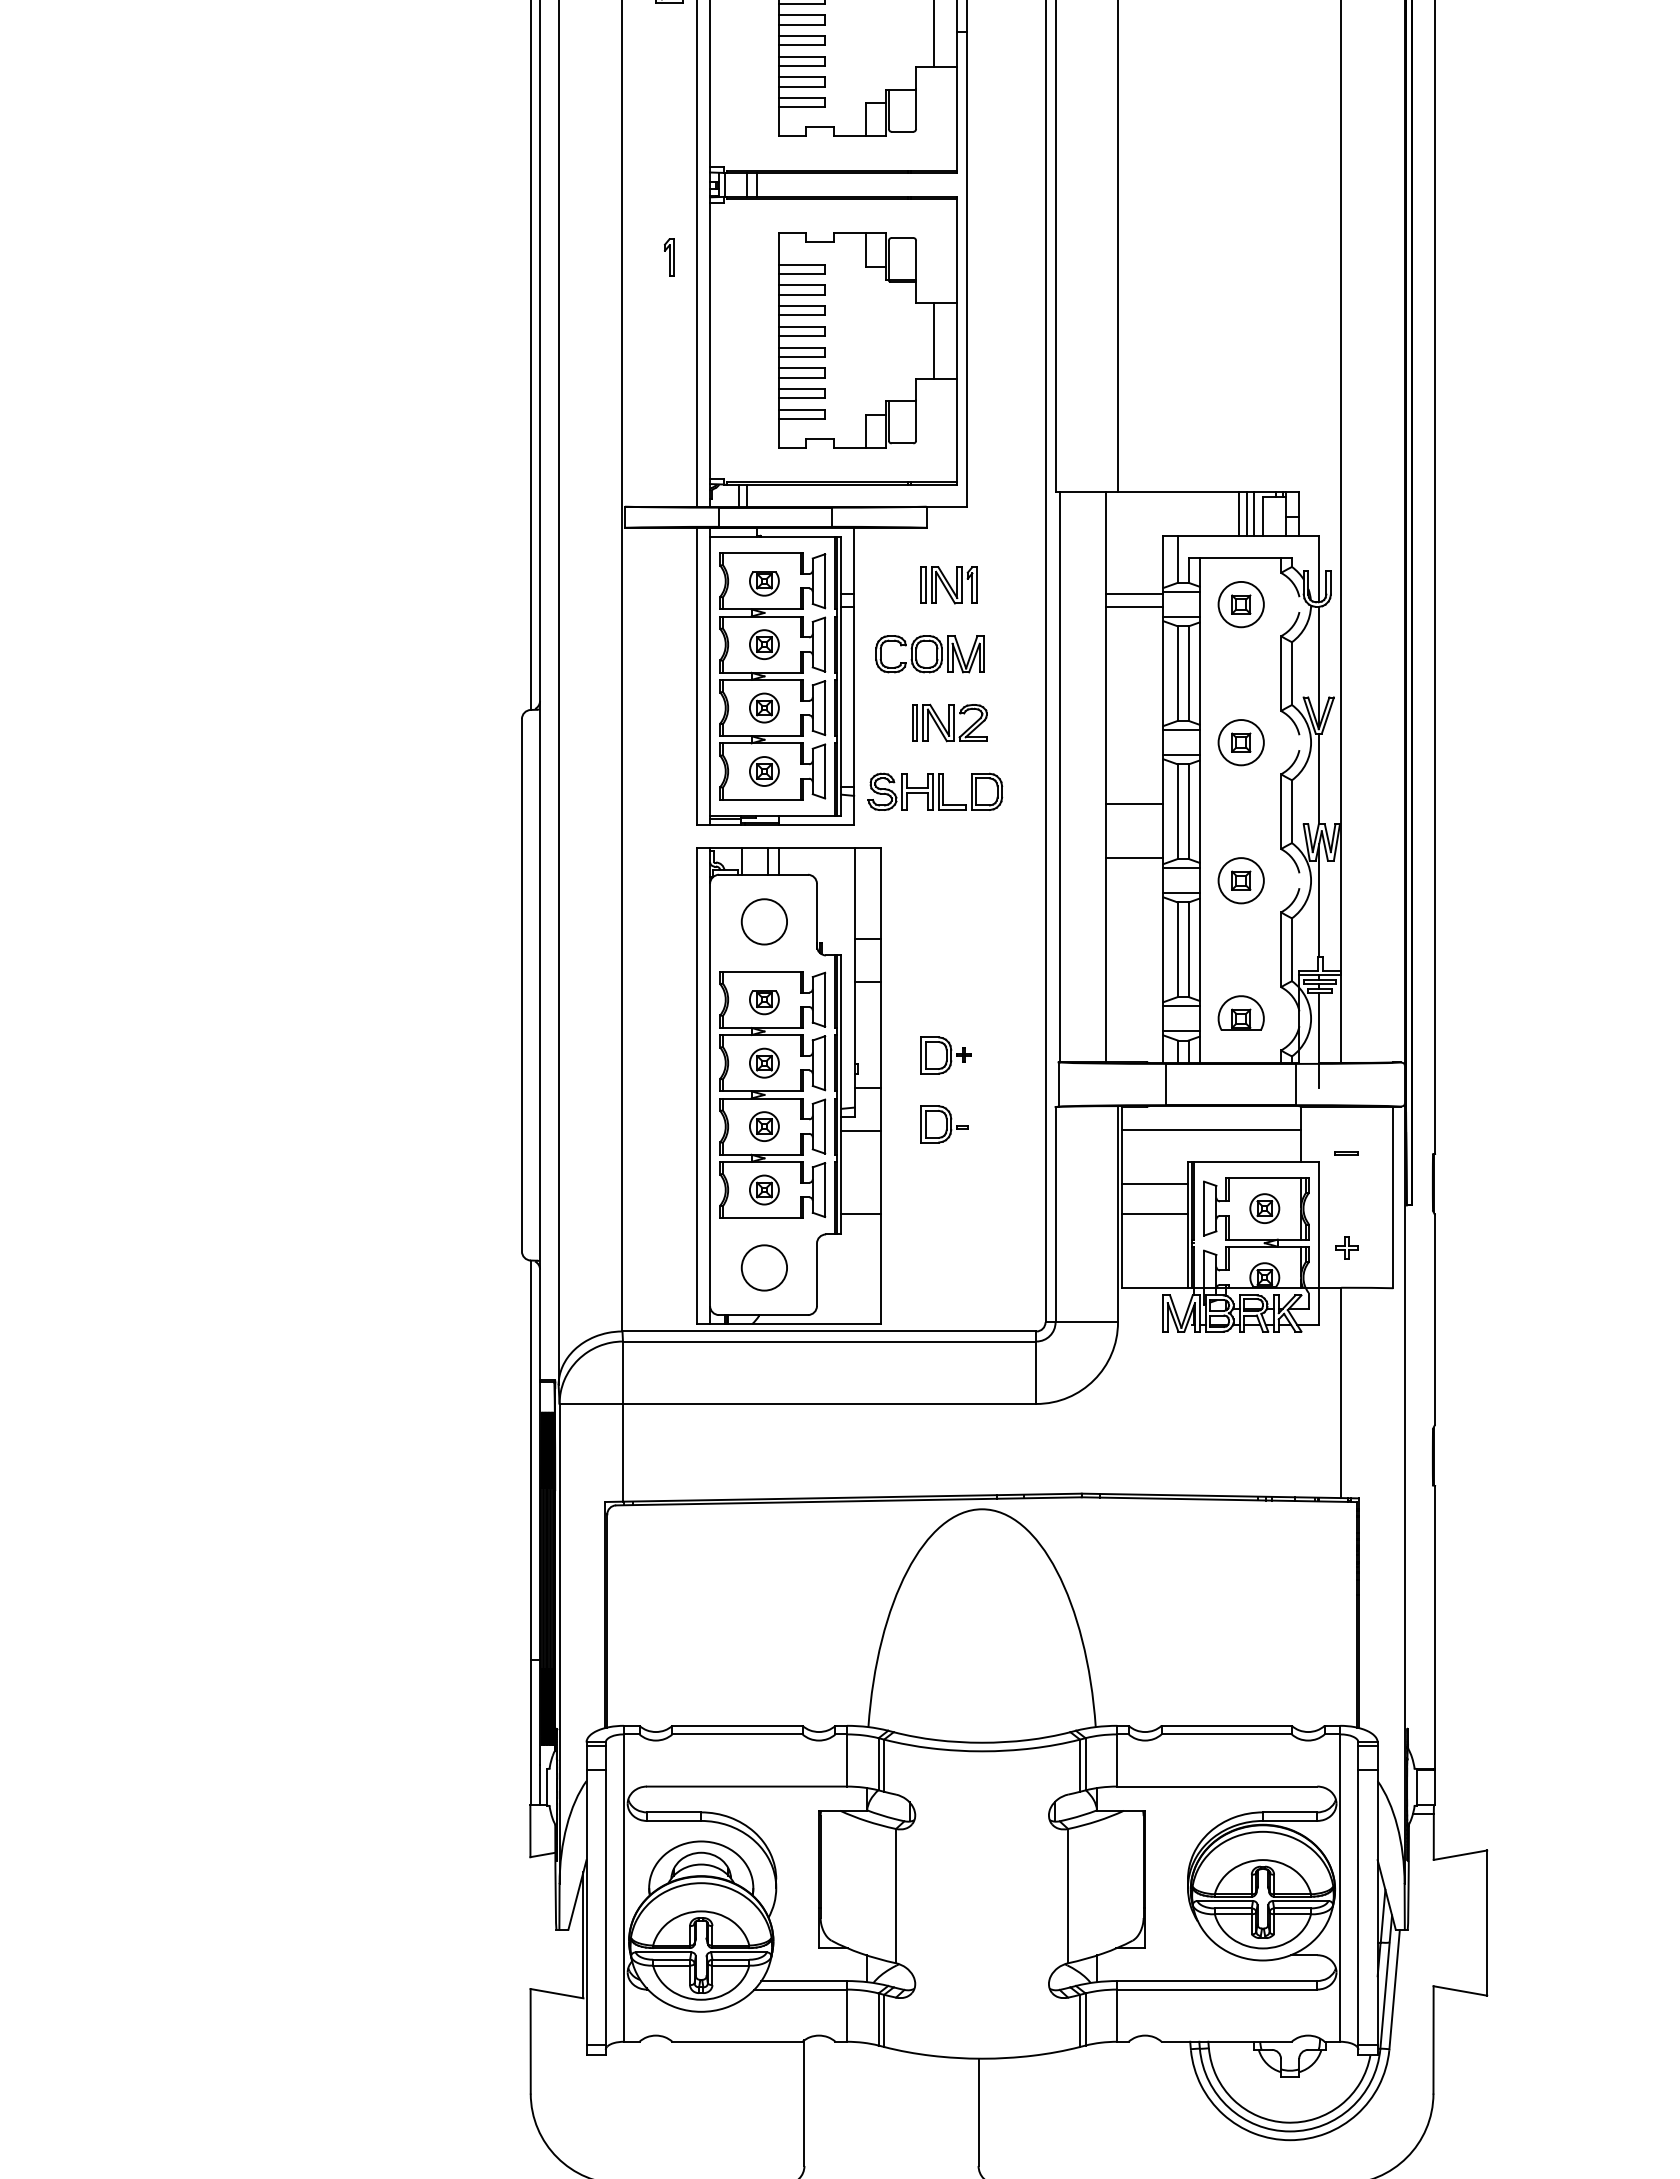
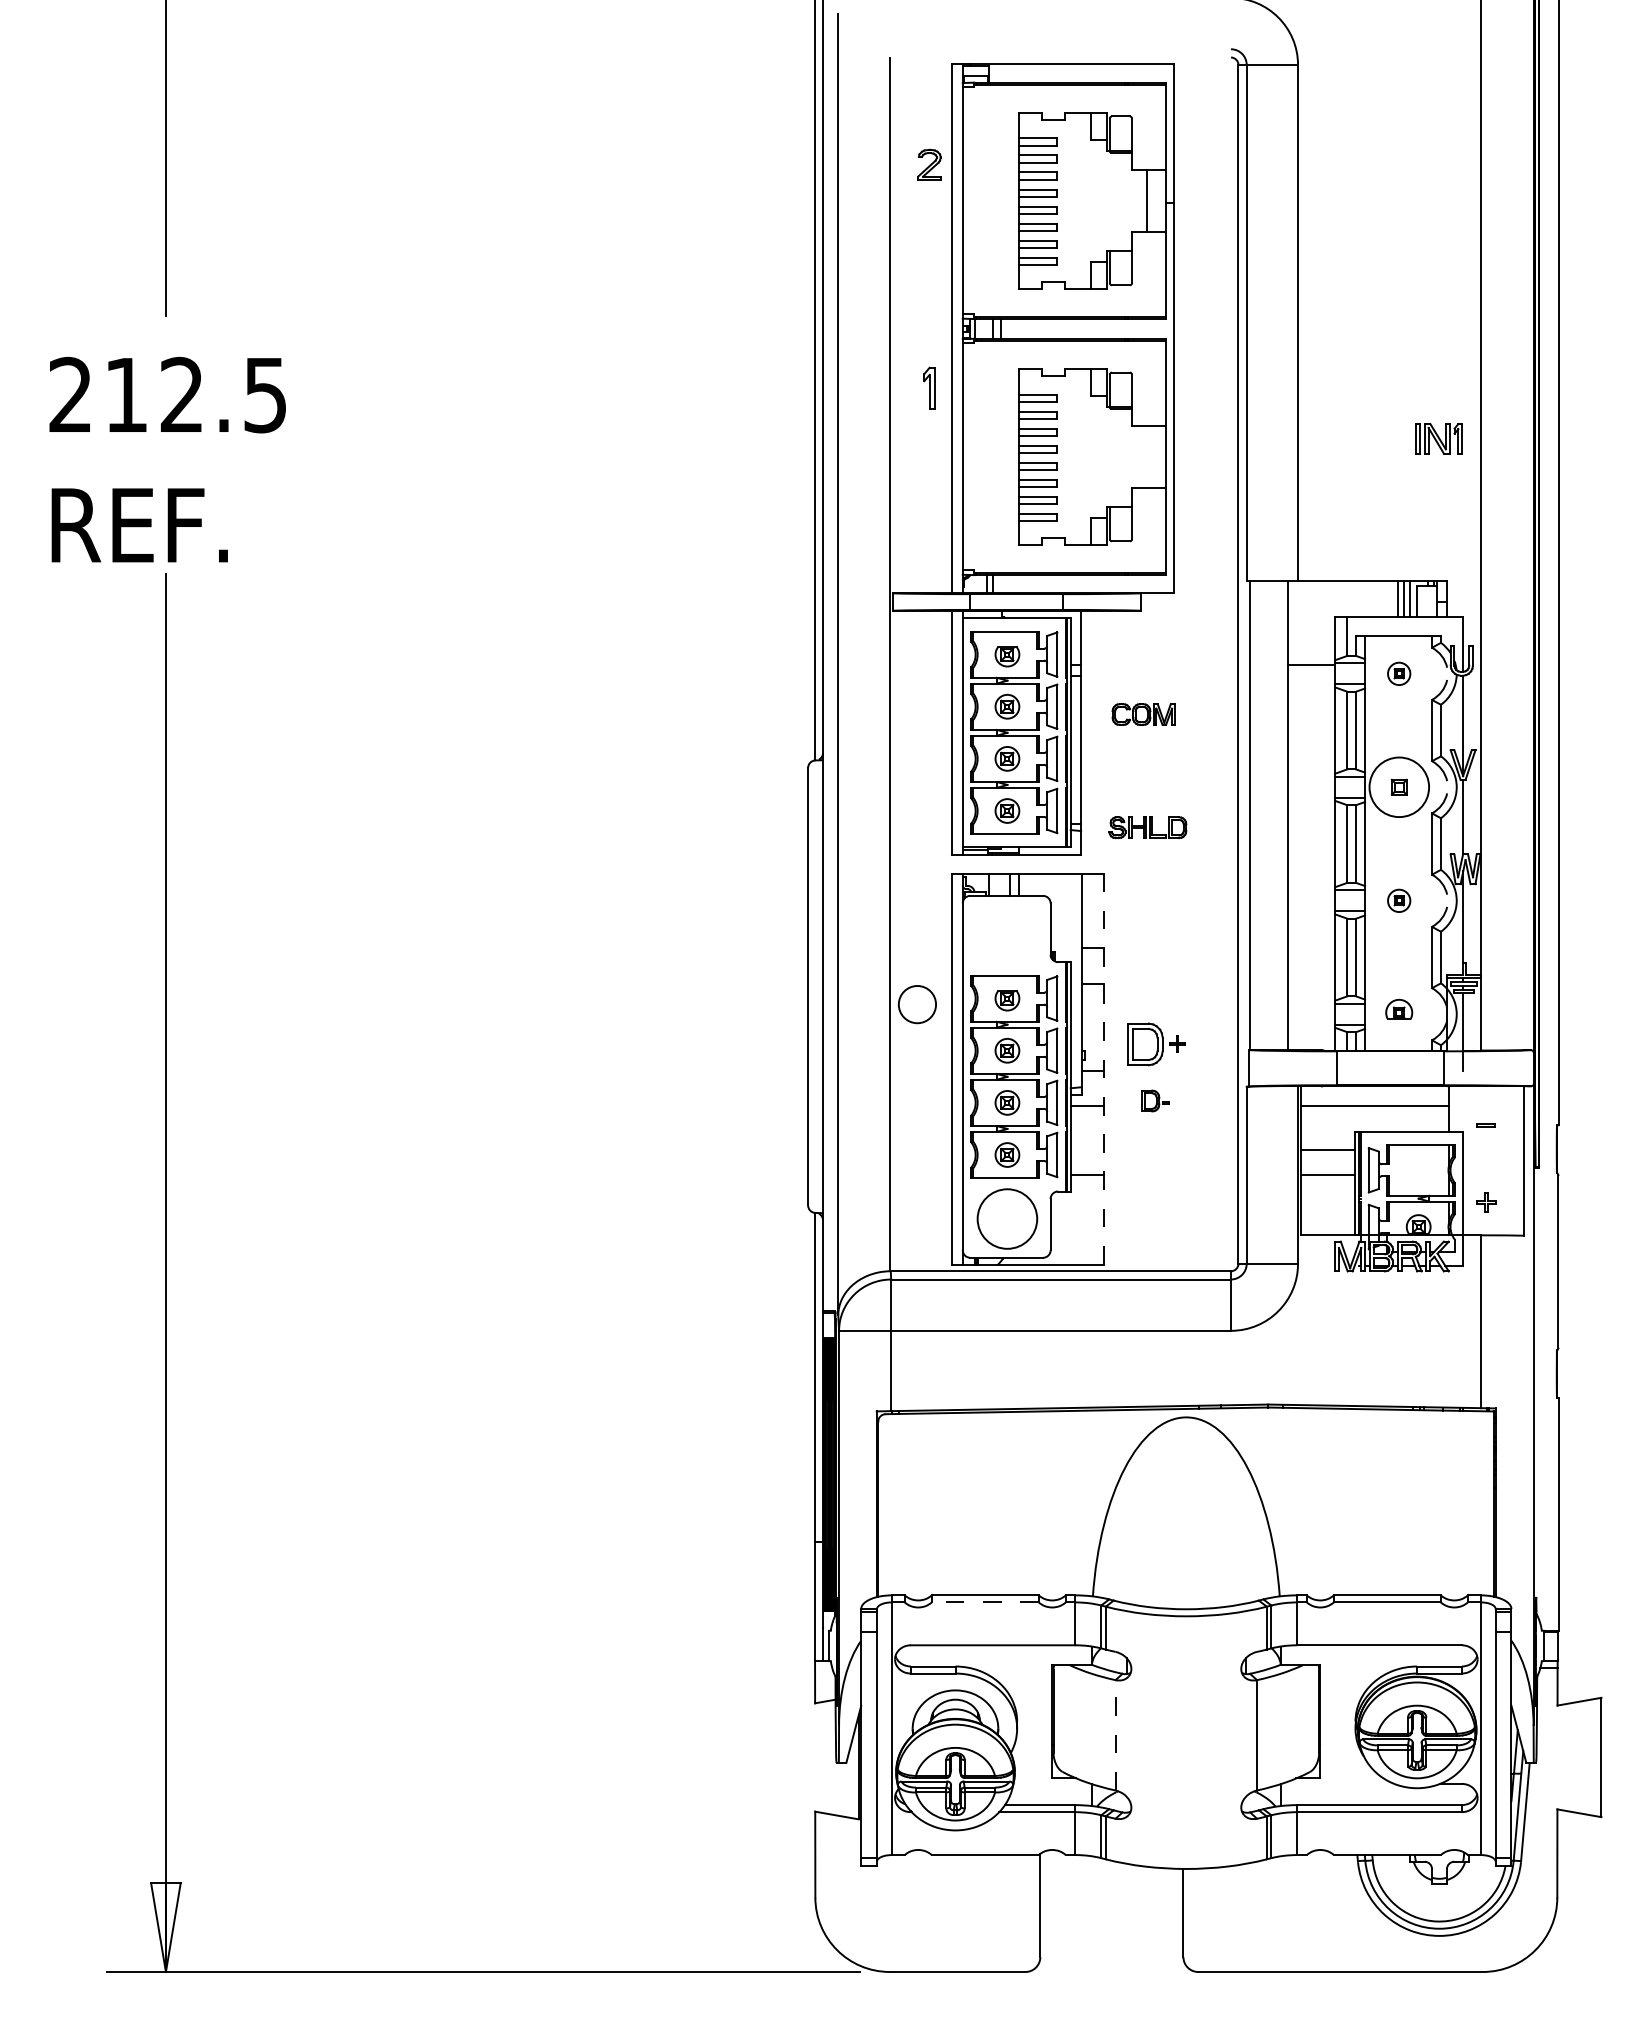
part: (668, 256) -> (928, 387), size x1.4
line: (933, 340) -> (1146, 456), removed
part: (948, 584) -> (1438, 438), moved
part: (1240, 604) -> (1398, 673), size x0.6
line: (1134, 607) -> (1311, 676), removed
part: (929, 654) -> (1143, 714), size x0.7
part: (949, 723) -> (1159, 771), removed
circle: (1240, 741) -> (1398, 786), size x1.6
part: (934, 791) -> (1147, 827), size x0.7
line: (1134, 803) -> (1311, 837), removed
line: (1134, 858) -> (1311, 882), removed
part: (1240, 880) -> (1398, 900), size x0.6
circle: (763, 921) -> (916, 1004), moved
part: (1240, 1013) -> (1398, 1009), size x0.7
part: (945, 1055) -> (1156, 1044), size x1.4
line: (881, 1086) -> (1103, 1069), solid -> dashed
part: (944, 1123) -> (1155, 1100), size x0.7
part: (1264, 1208) -> (1418, 1170), removed
circle: (764, 1267) -> (1007, 1218), size x1.6
line: (737, 1734) -> (985, 1602), solid -> dashed
line: (895, 1895) -> (1115, 1734), solid -> dashed

